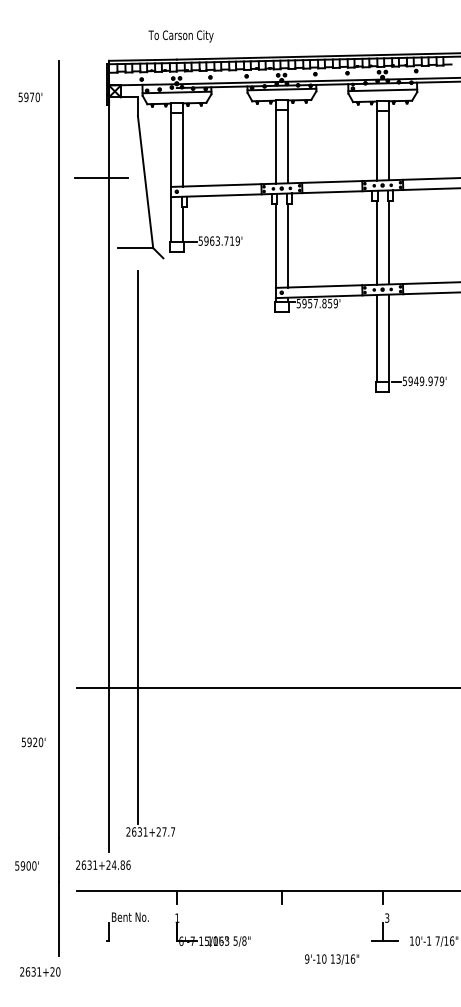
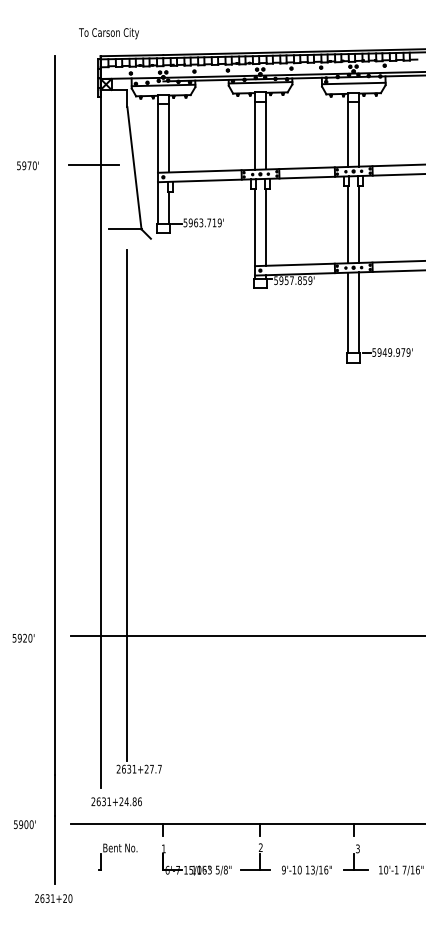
text: (180, 36) -> (108, 33), moved
text: (30, 97) -> (28, 165), moved
text: (33, 742) -> (23, 638), moved
text: (103, 864) -> (116, 801), moved
text: (26, 865) -> (24, 824), moved
part: (276, 926) -> (255, 856), added
text: (332, 959) -> (307, 870), moved
text: (40, 971) -> (53, 898), moved

